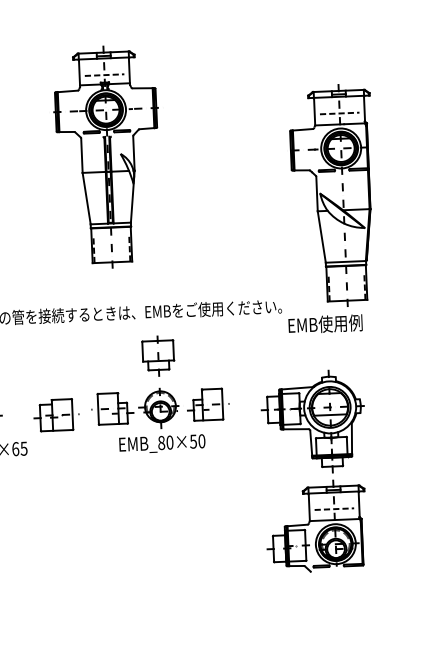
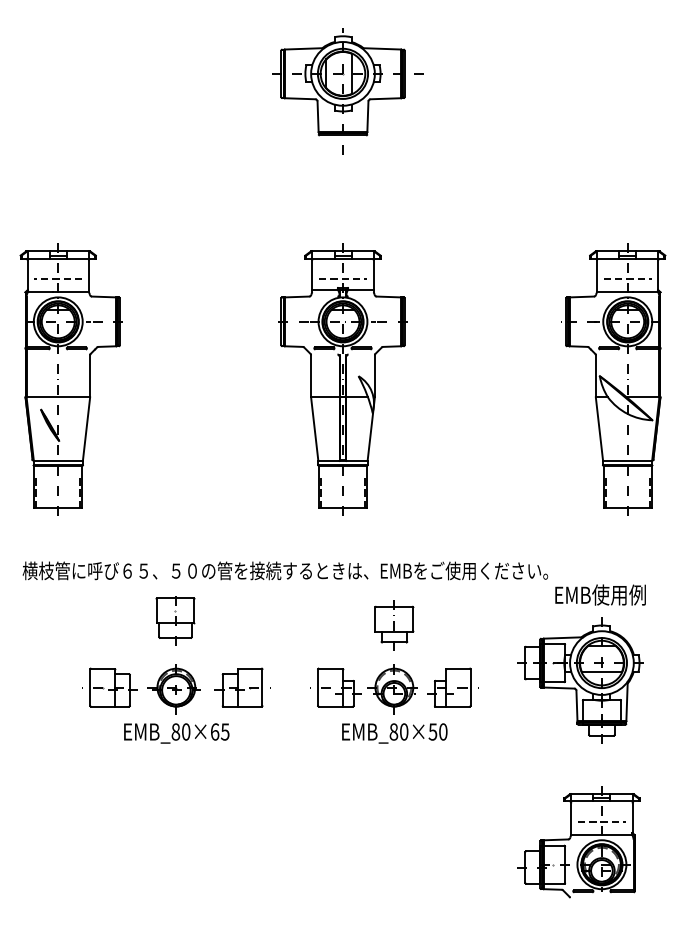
part: (331, 196) -> (613, 379), moved
part: (56, 415) -> (242, 687), moved
part: (313, 422) -> (580, 680), moved

